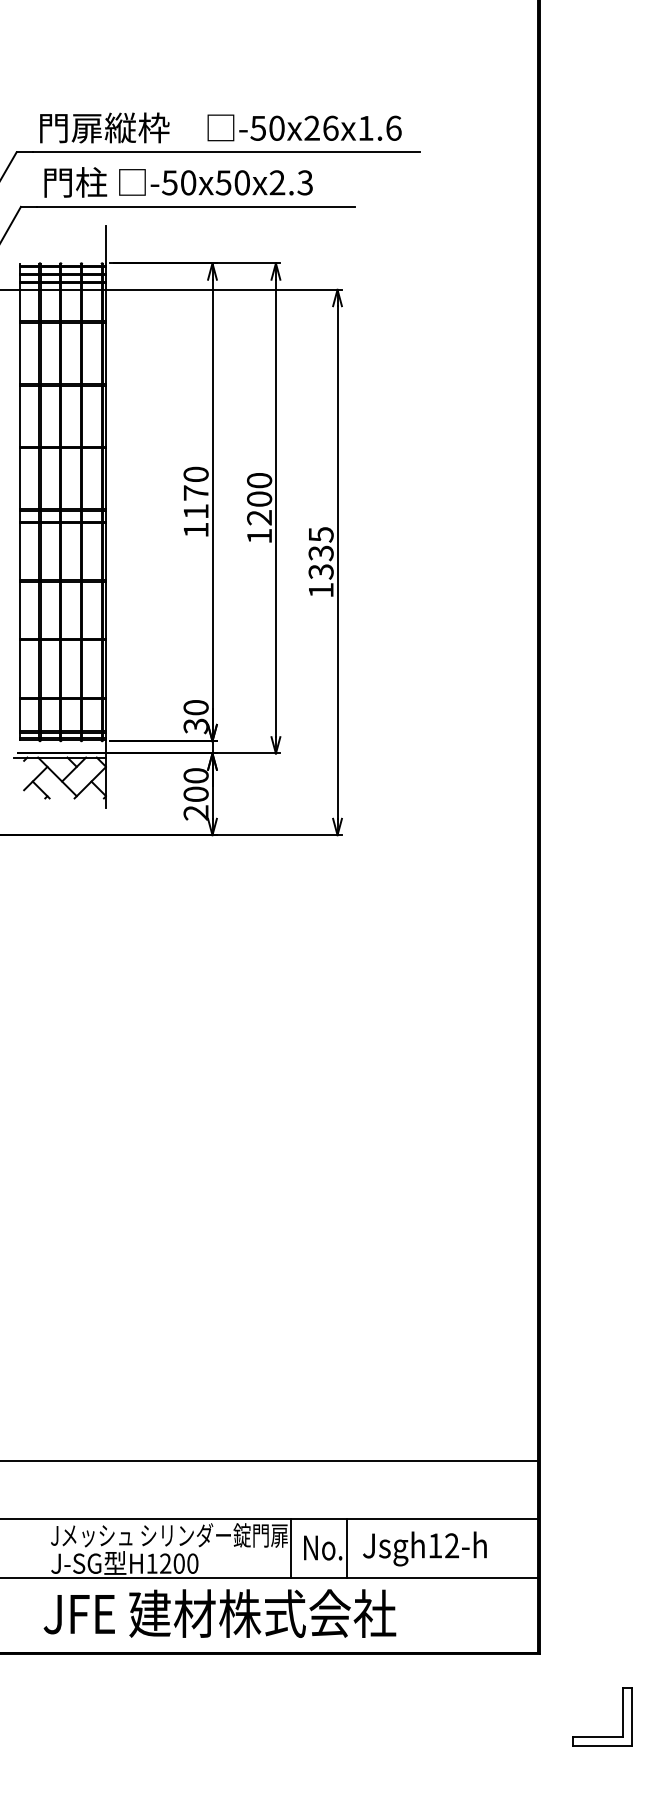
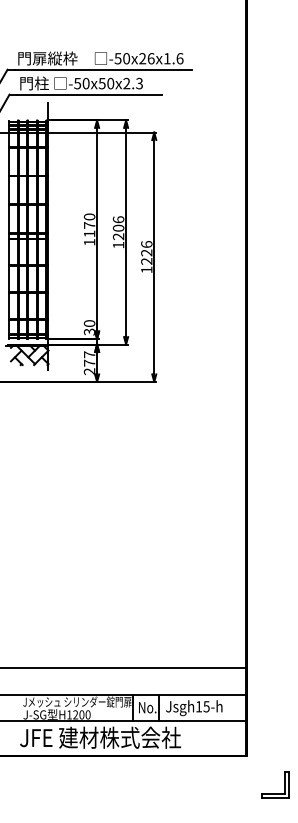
text: (259, 480) -> (118, 219), 1200 -> 1206
text: (320, 552) -> (146, 252), 1335 -> 1226
text: (195, 784) -> (89, 358), 200 -> 277
text: (451, 1545) -> (206, 706), Jsgh12-h -> Jsgh15-h

